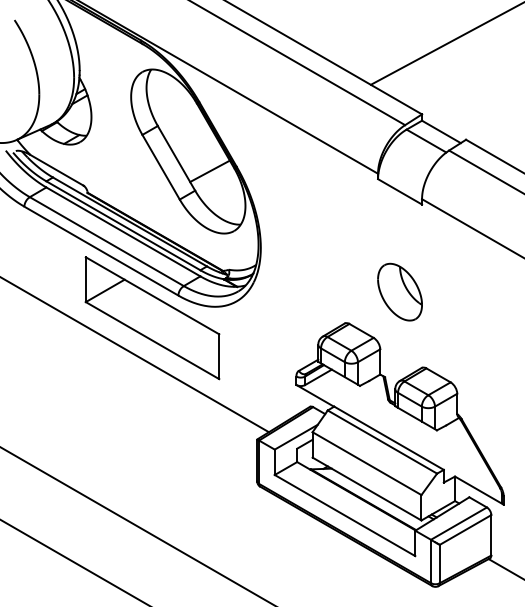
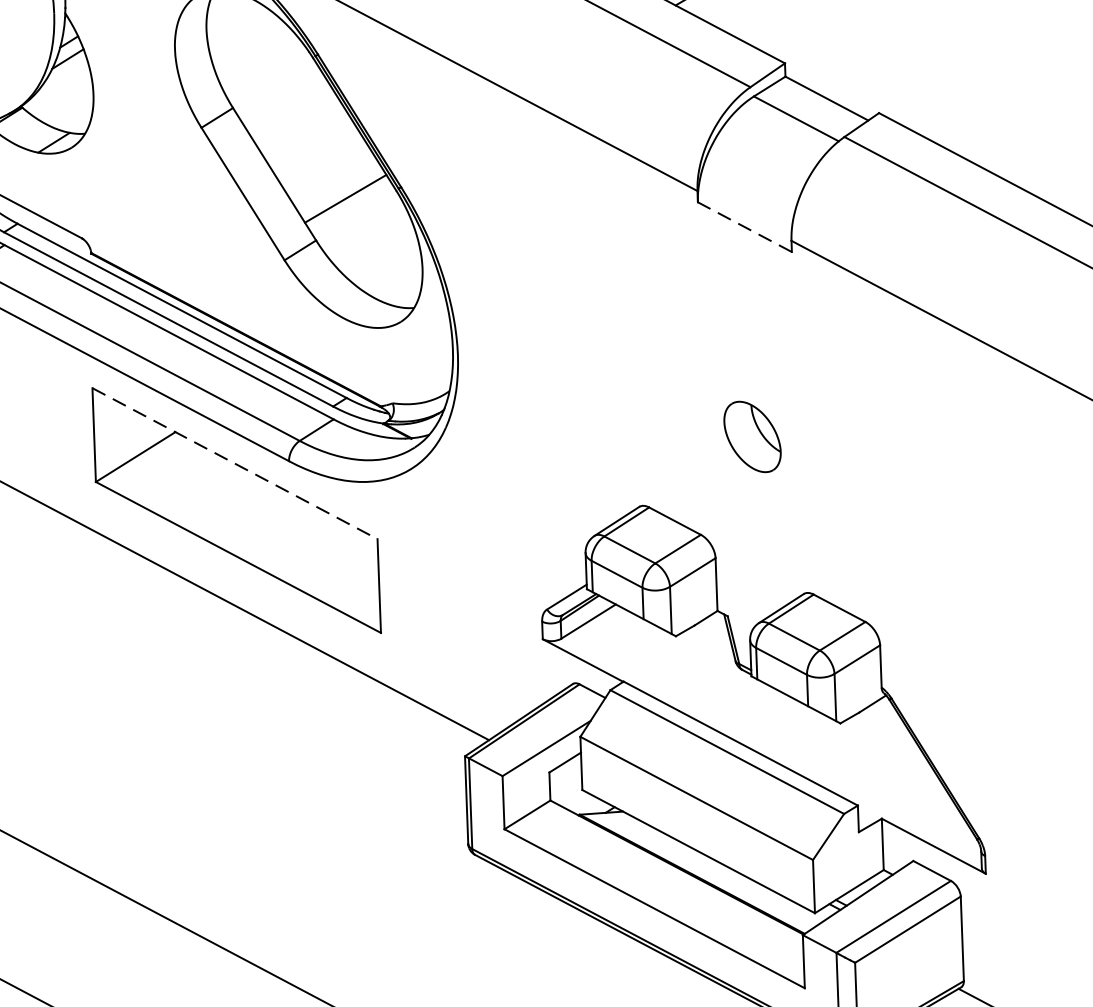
line: (399, 191) -> (743, 226), solid -> dashed
part: (399, 291) -> (751, 435), size x0.6
line: (152, 296) -> (234, 465), solid -> dashed

